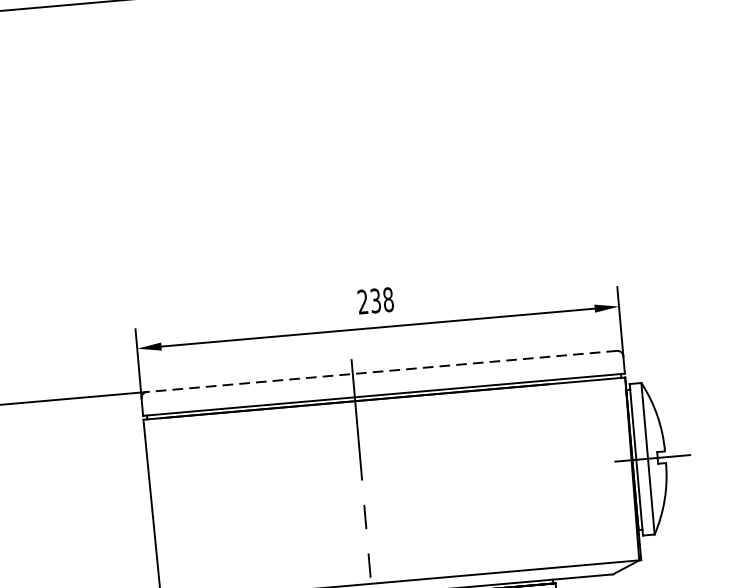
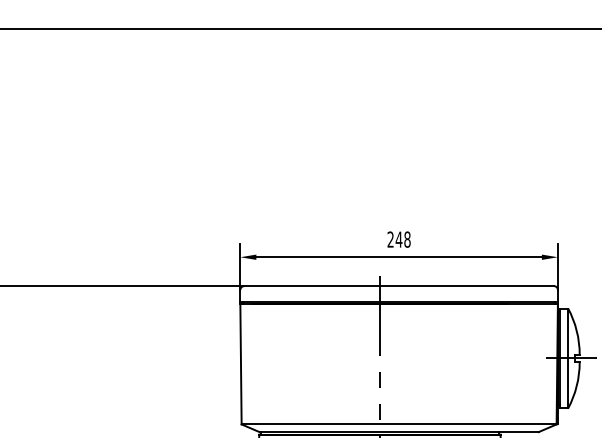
text: (374, 300) -> (398, 239), 238 -> 248
line: (382, 371) -> (399, 286), dashed -> solid

